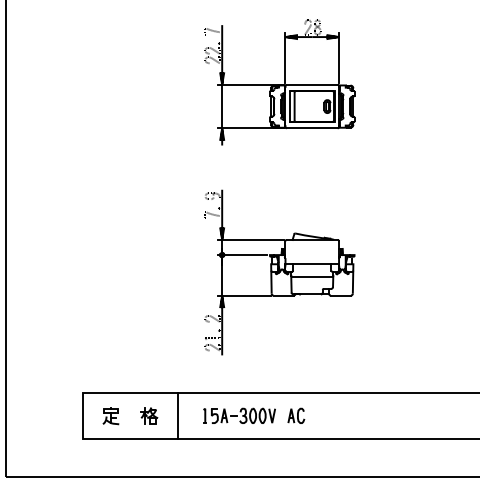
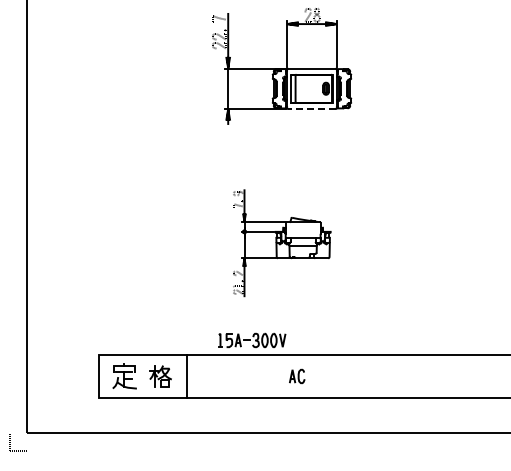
line: (312, 127) -> (312, 108), solid -> dashed
part: (280, 272) -> (282, 243), size x0.7
part: (239, 414) -> (252, 339), moved
part: (110, 415) -> (124, 376), size x1.6
part: (149, 415) -> (160, 376), size x1.4

